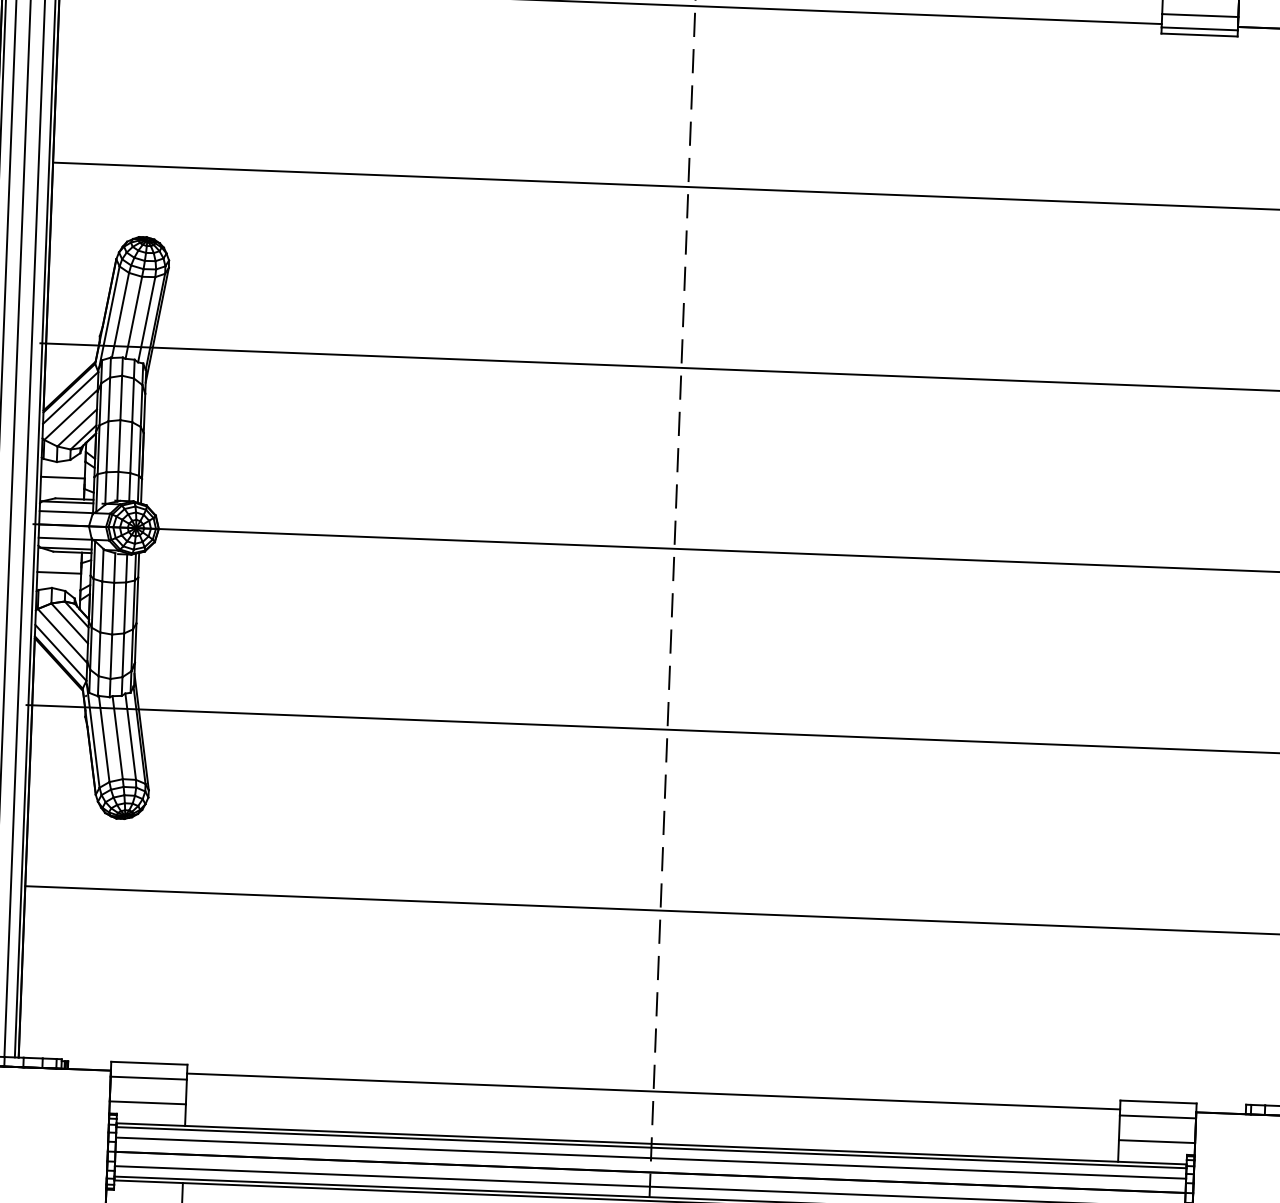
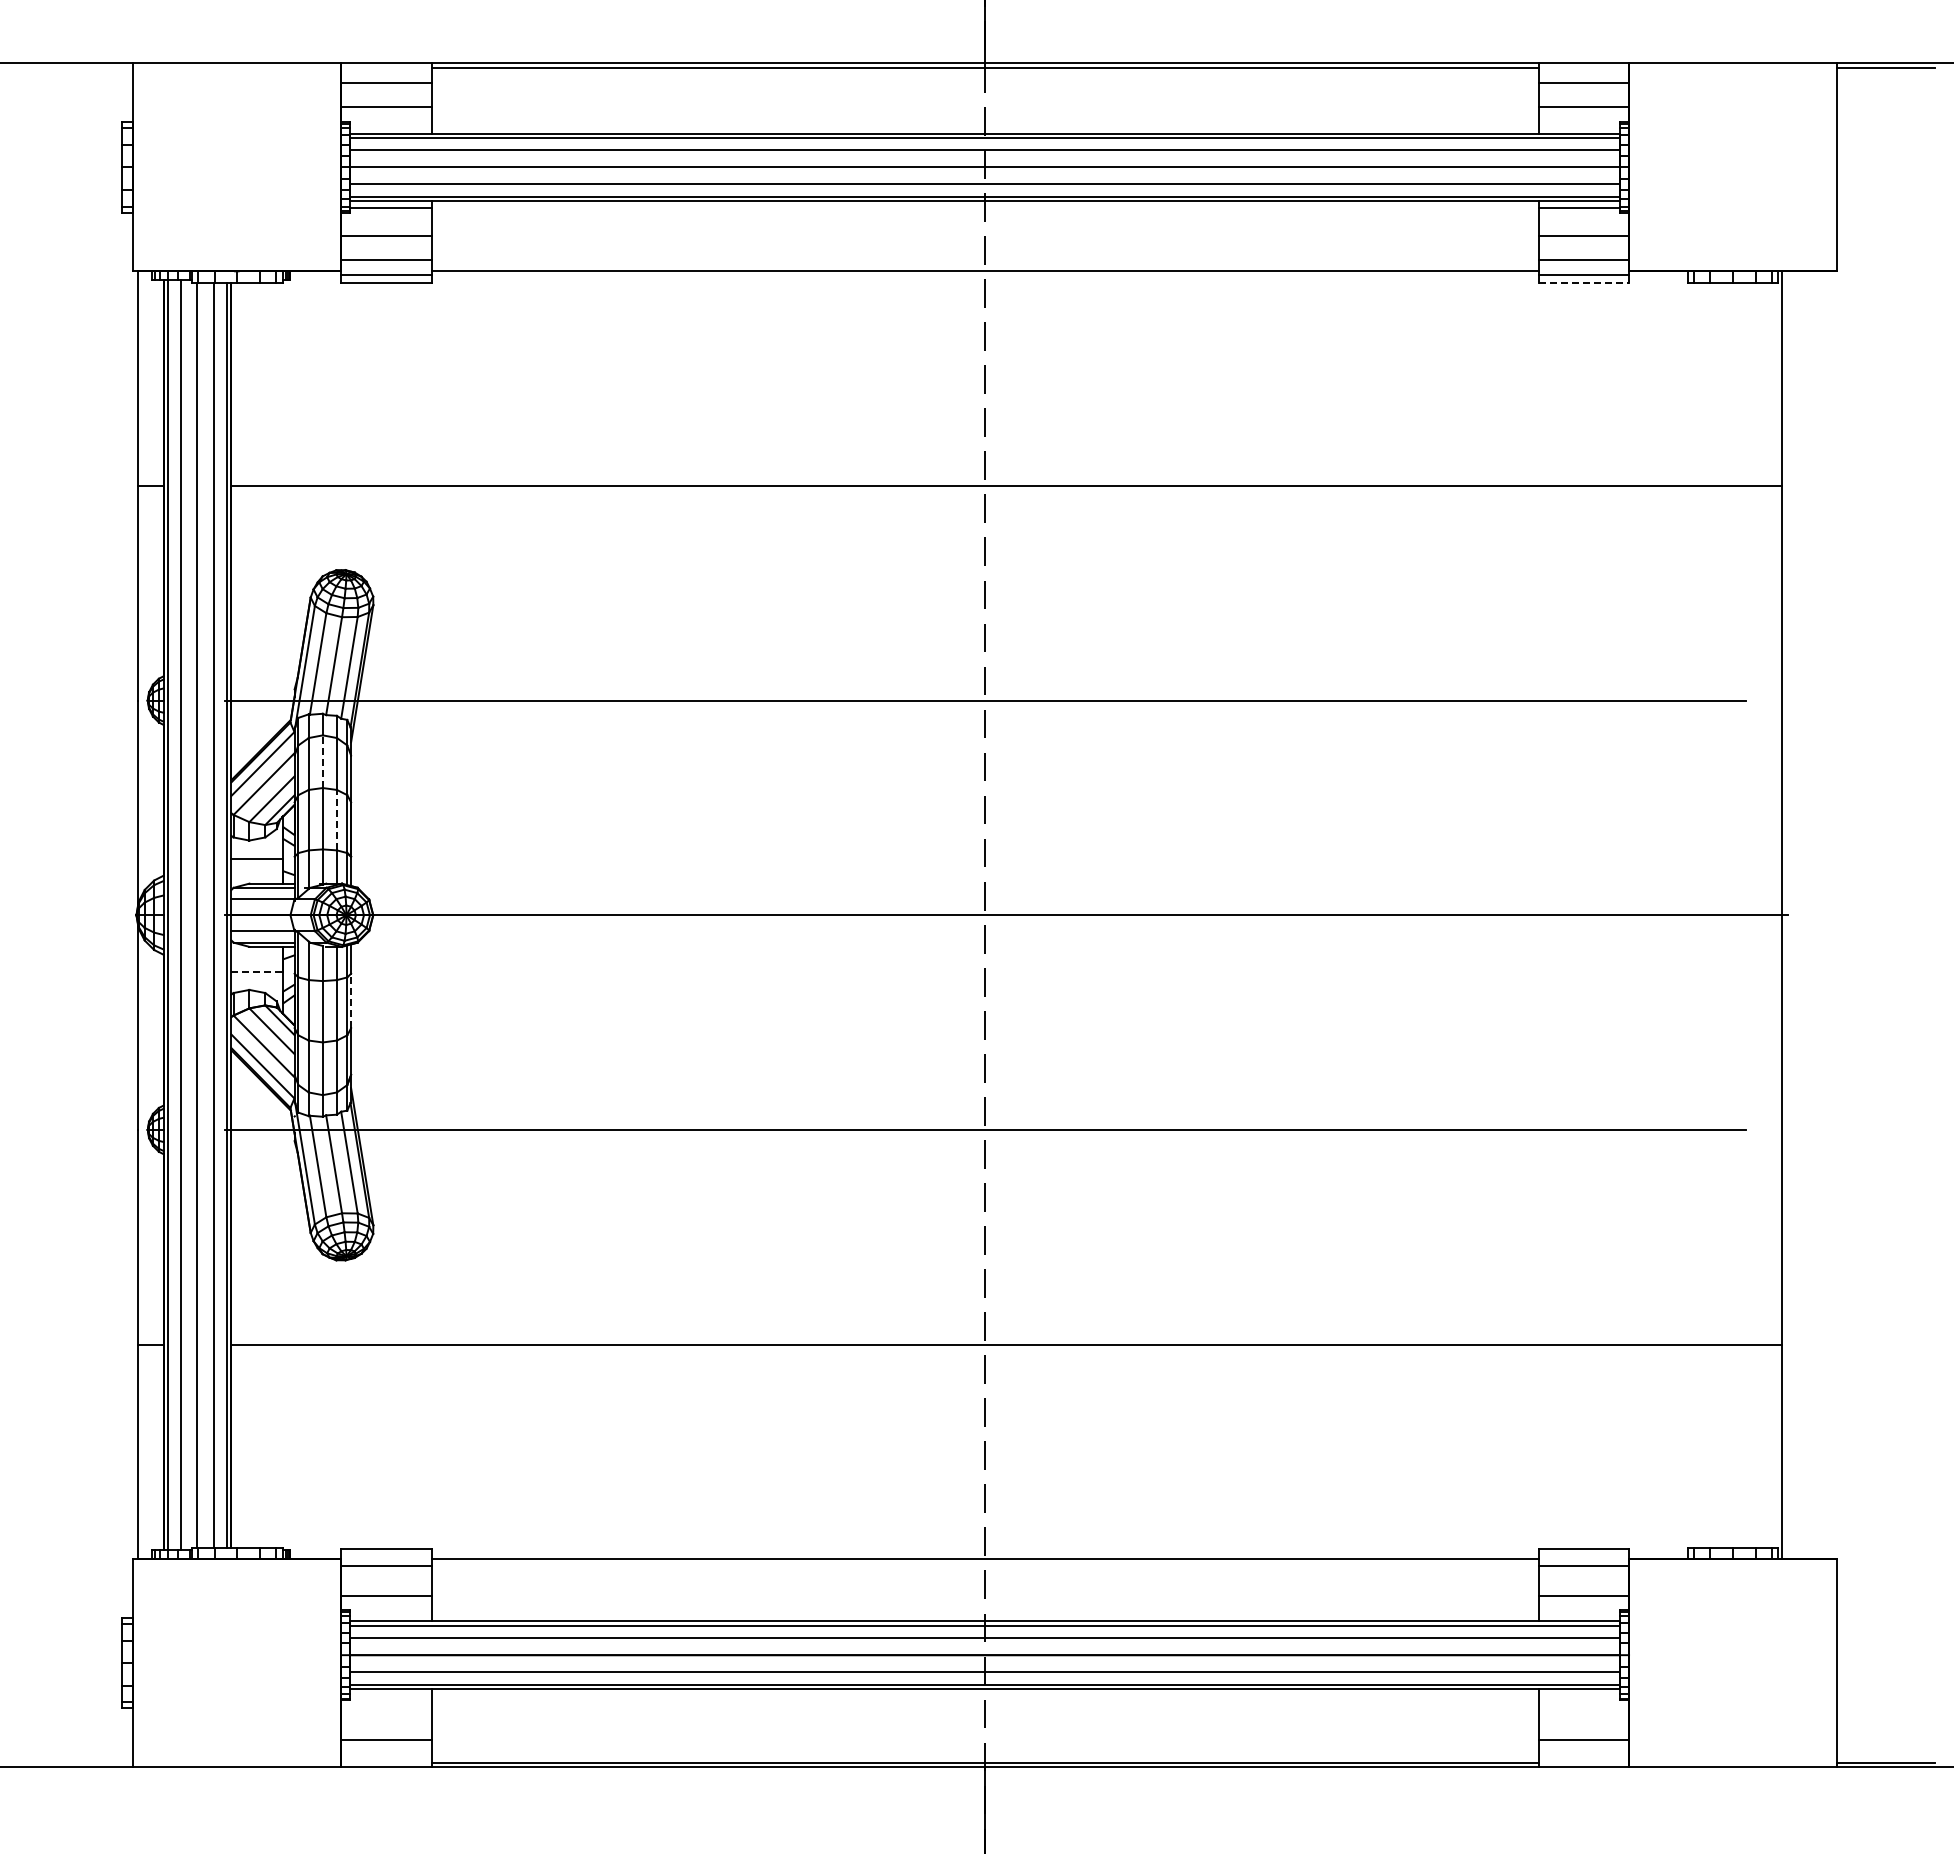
line: (1200, 34) -> (1584, 282), solid -> dashed
line: (120, 397) -> (322, 761), solid -> dashed
line: (130, 447) -> (336, 819), solid -> dashed
line: (59, 572) -> (257, 971), solid -> dashed
line: (137, 600) -> (351, 1000), solid -> dashed

